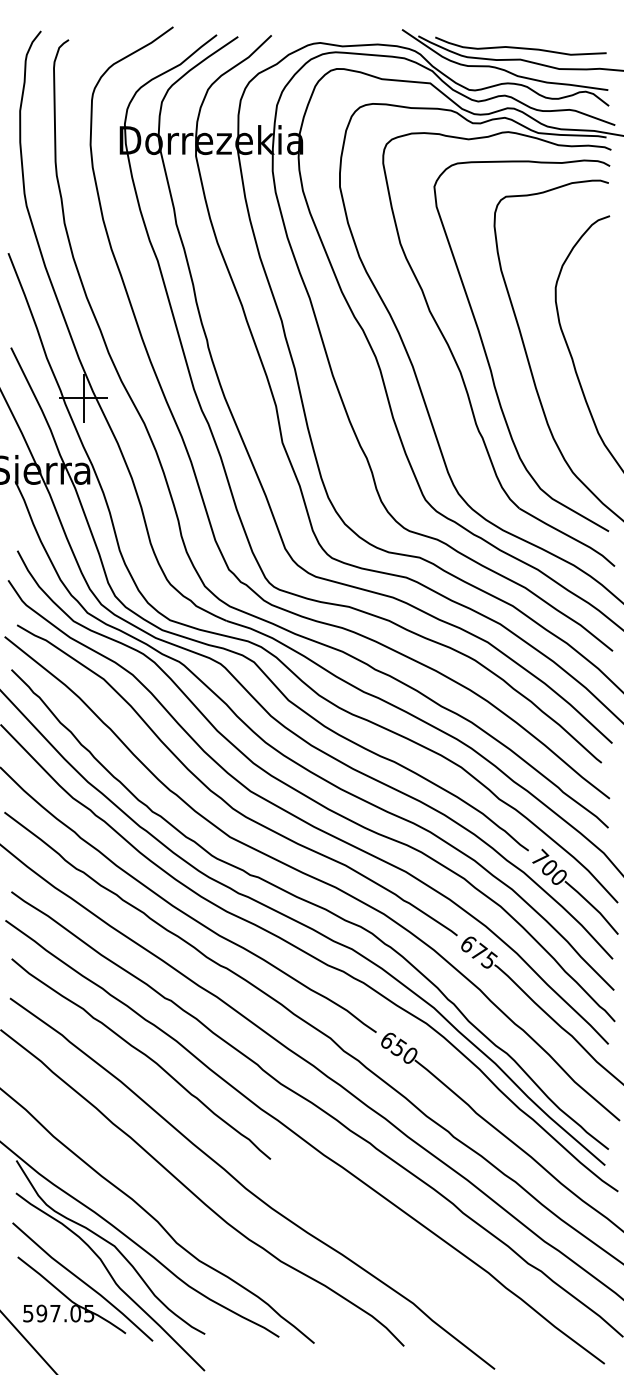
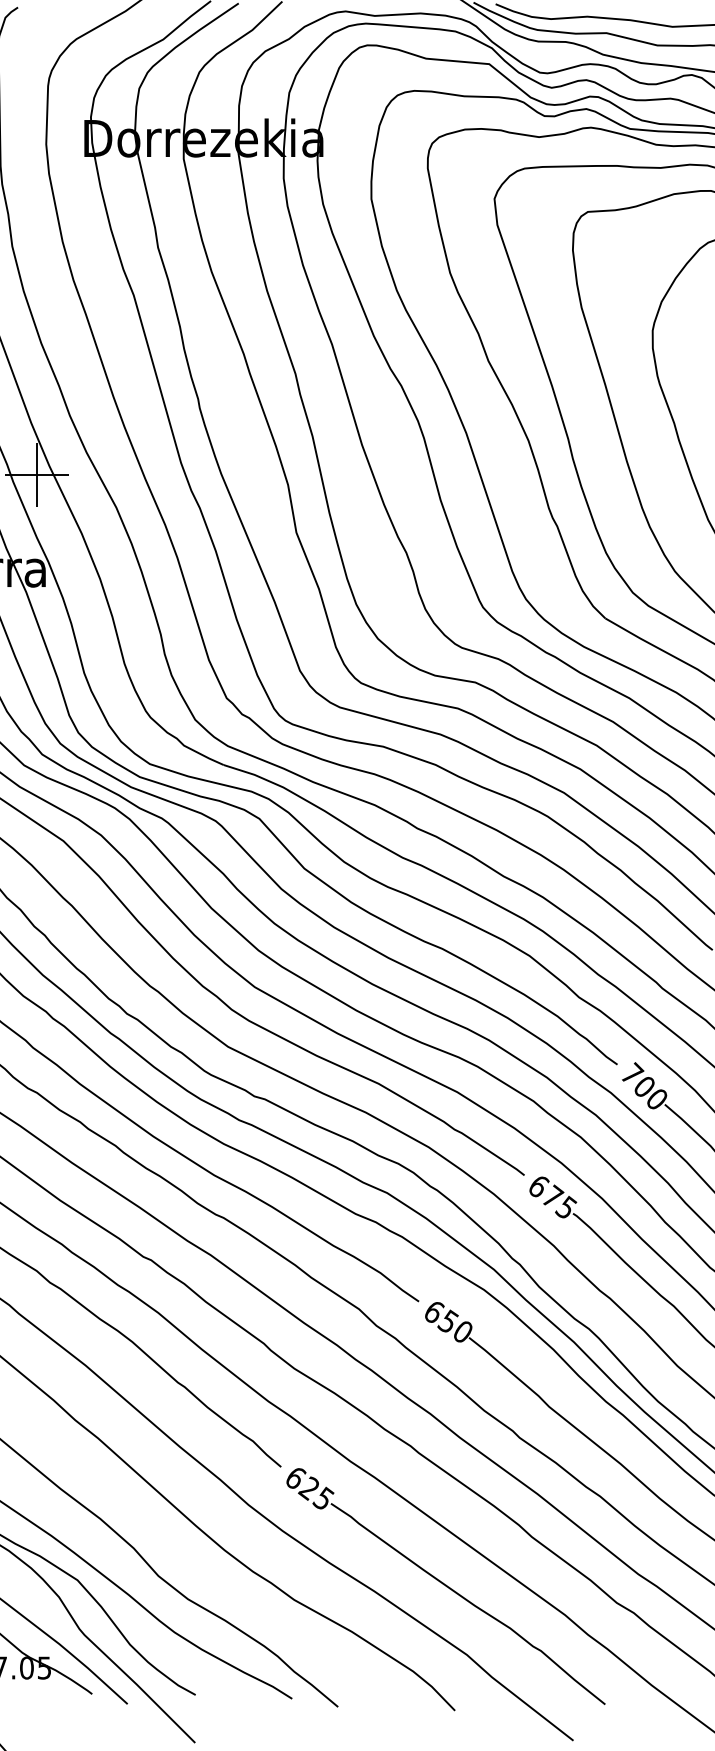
part: (396, 1250) -> (445, 1585), added

